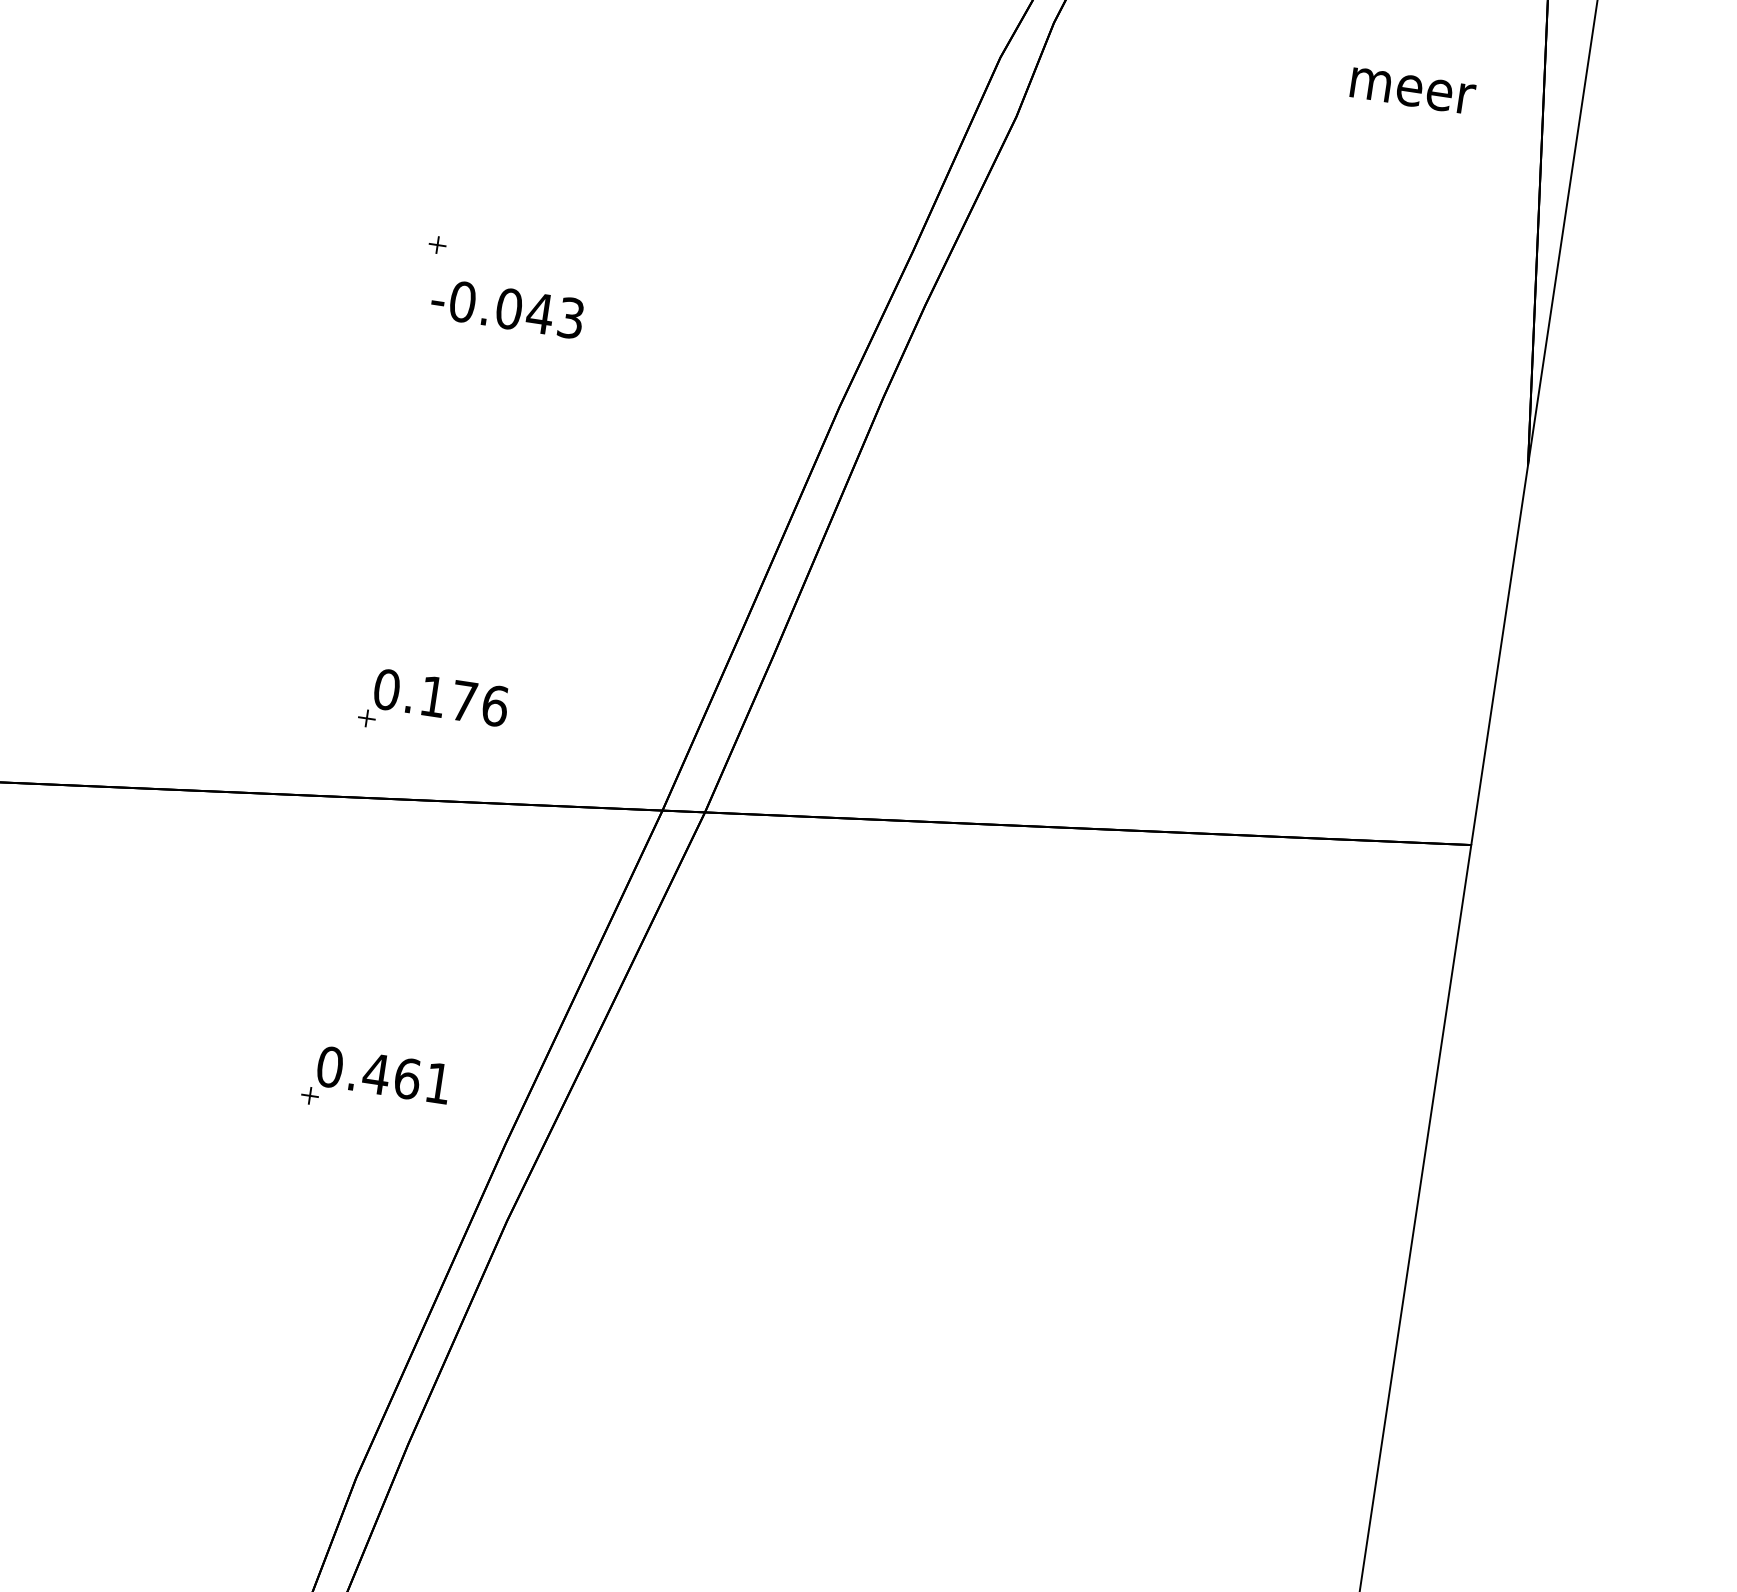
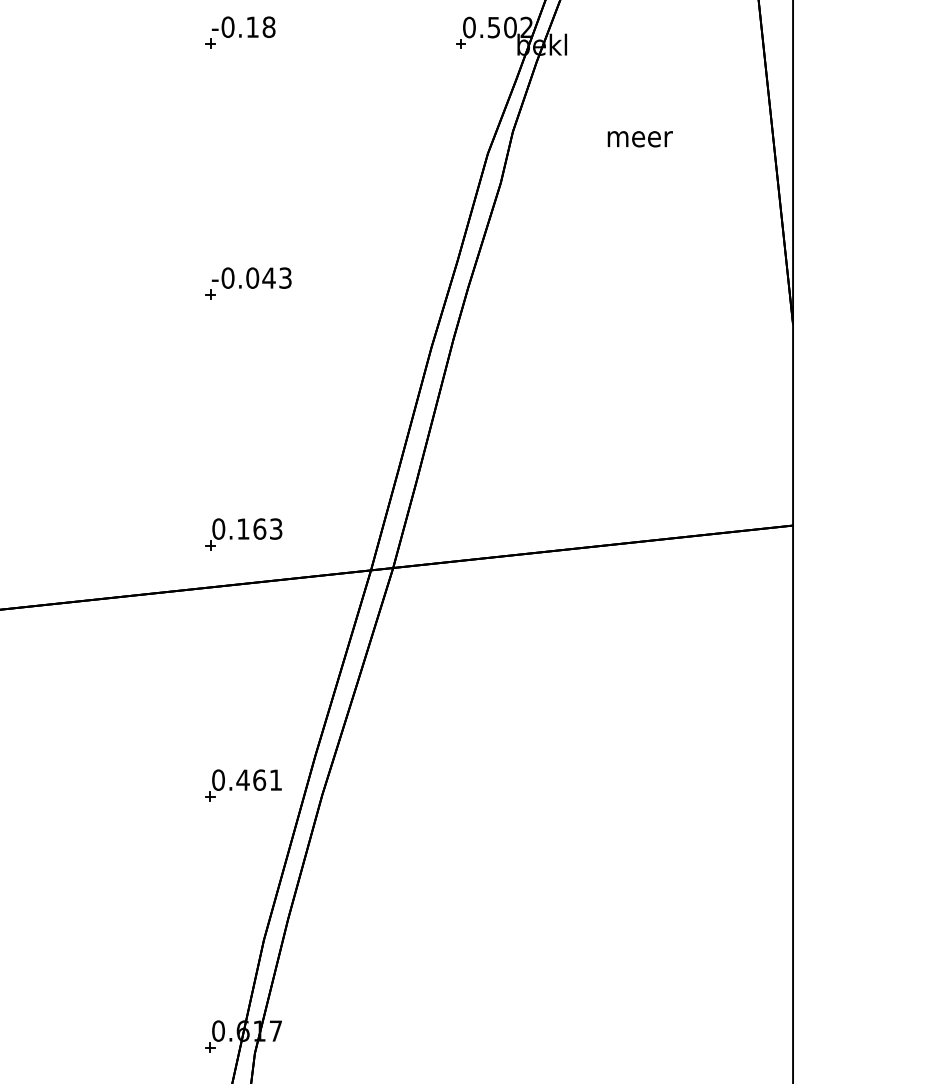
text: (1411, 91) -> (639, 139), moved
text: (507, 307) -> (251, 277), moved
text: (479, 702) -> (267, 528), 0.176 -> 0.163
part: (375, 1084) -> (243, 785), moved

